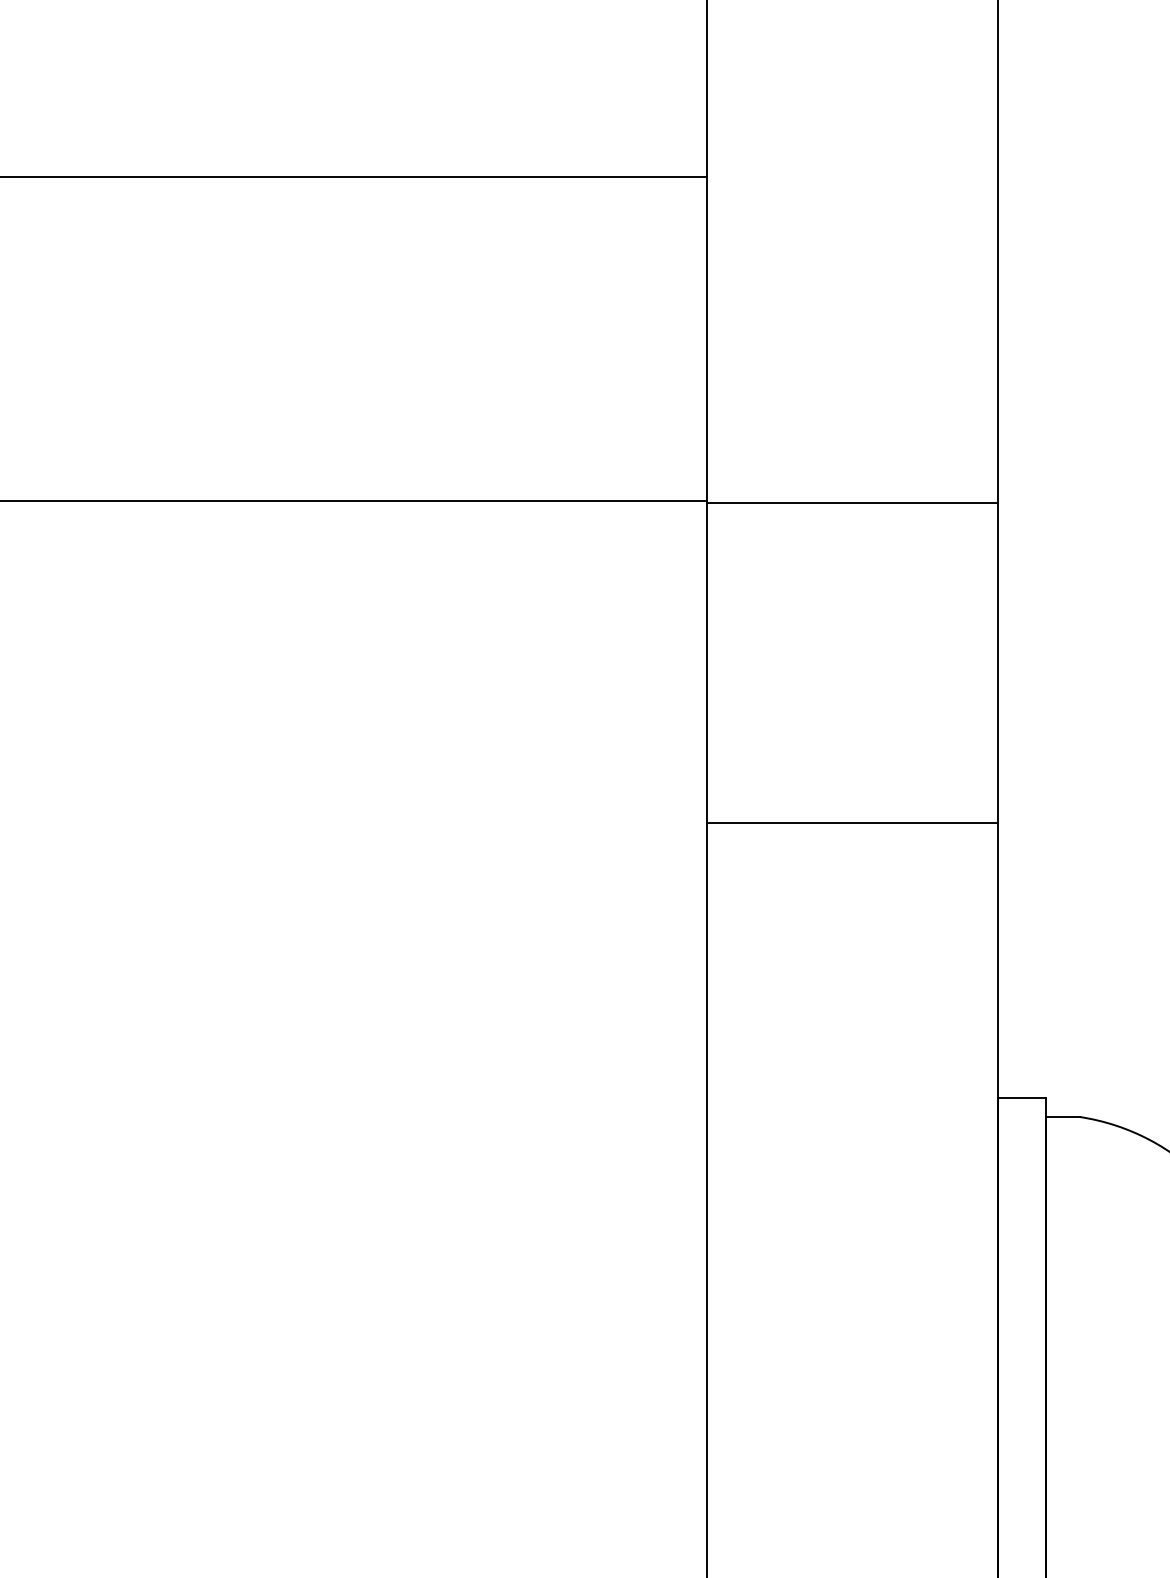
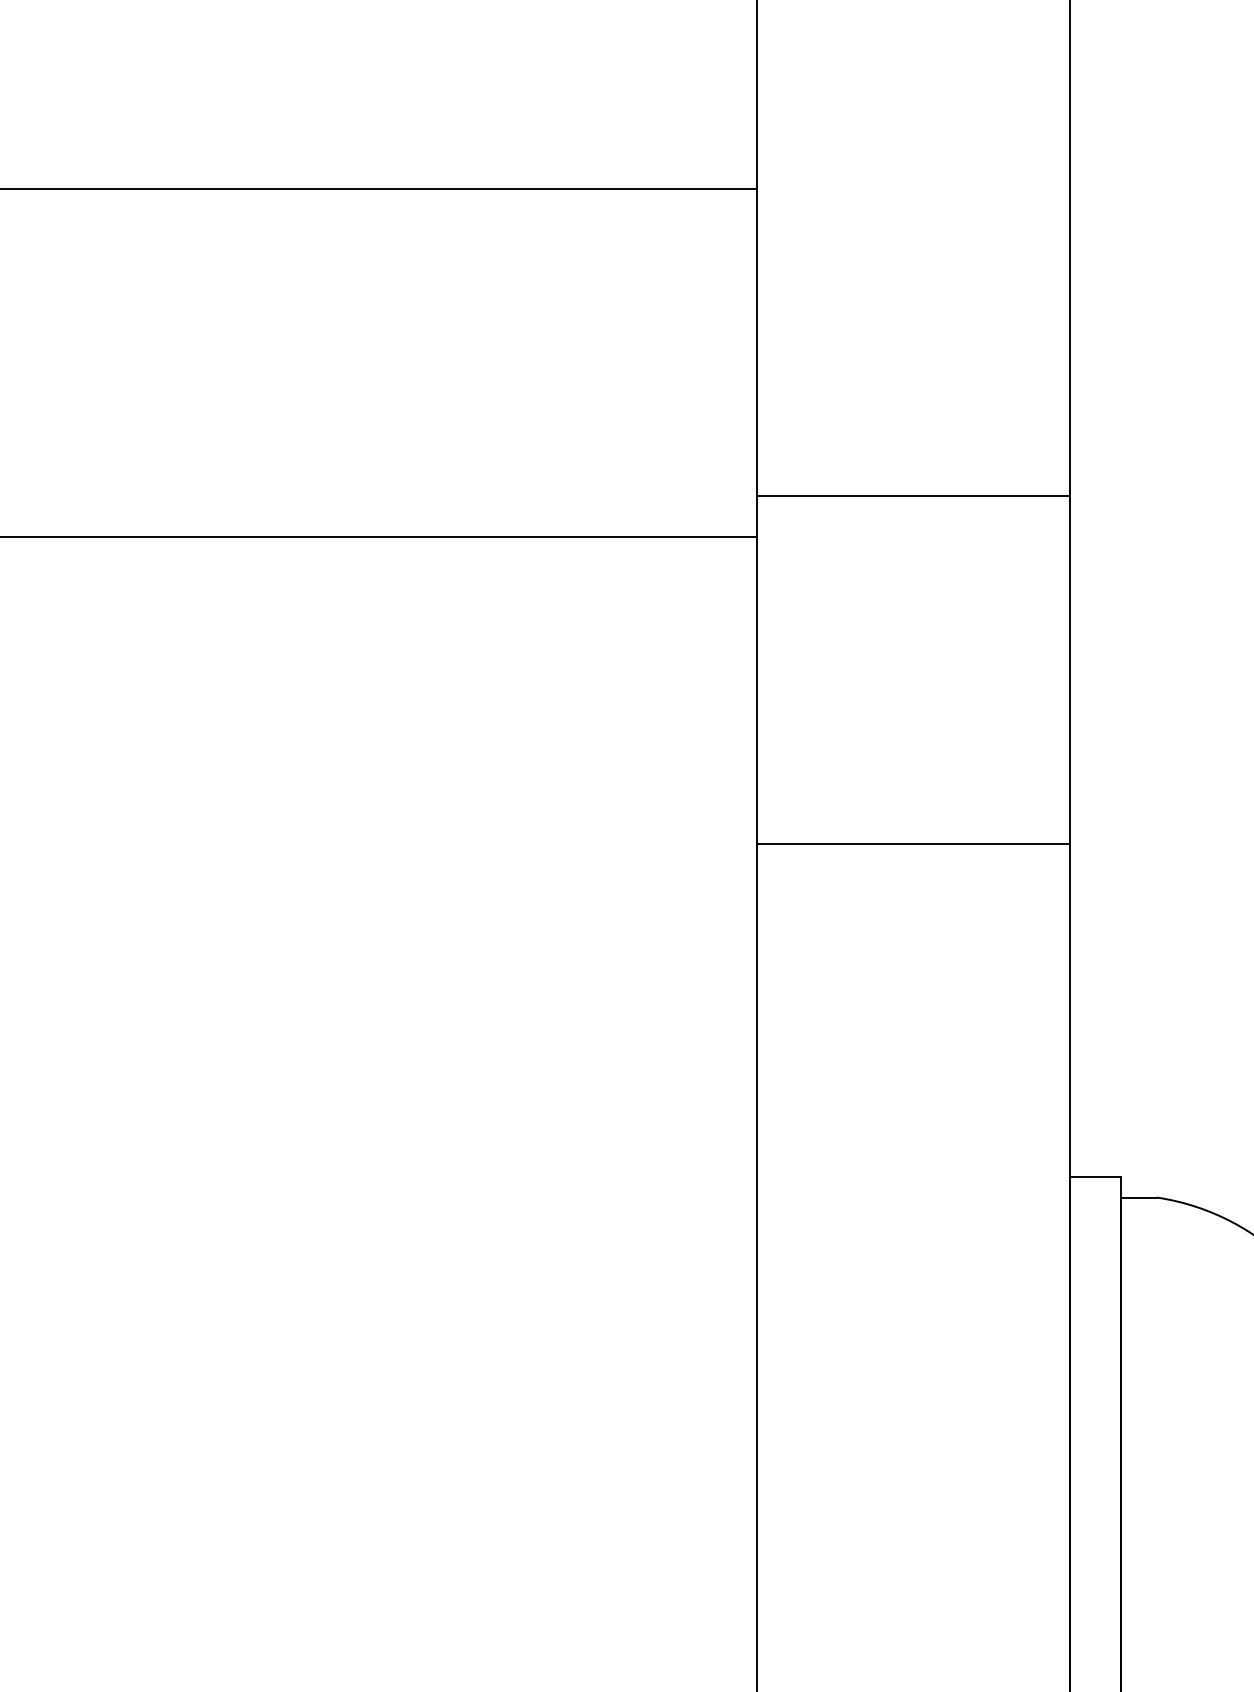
line: (852, 503) -> (913, 496), moved
line: (852, 823) -> (913, 843), moved

